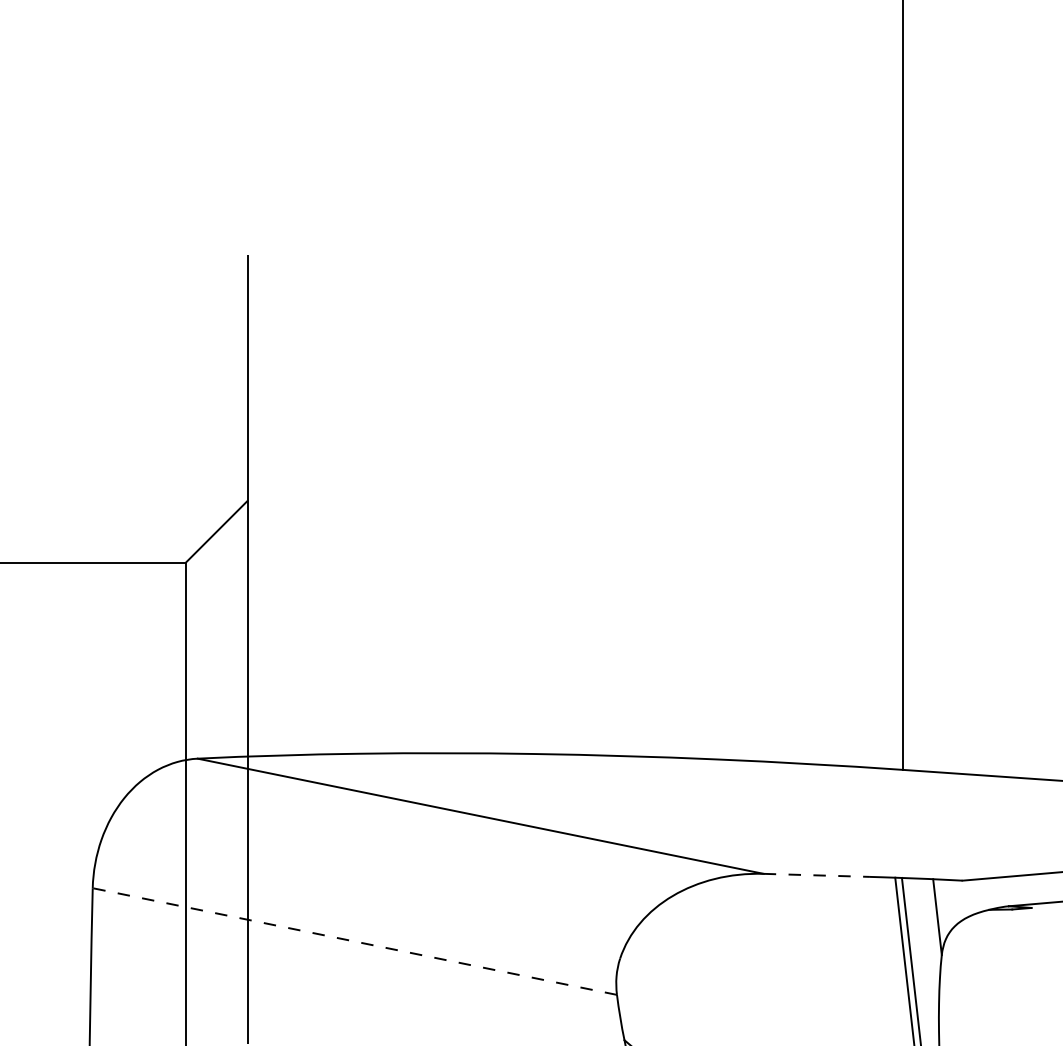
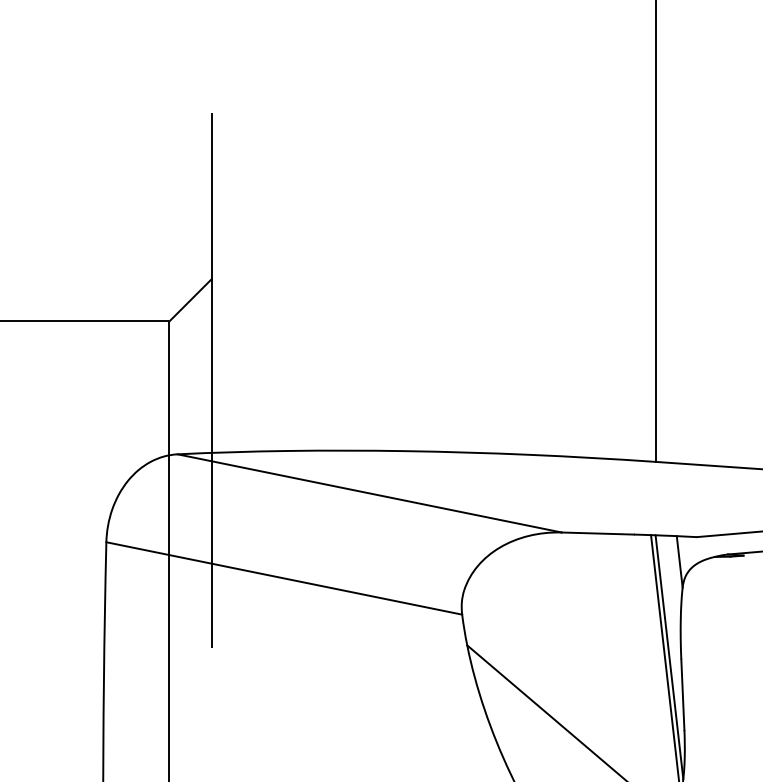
line: (817, 875) -> (598, 533), dashed -> solid
line: (355, 941) -> (284, 578), dashed -> solid

